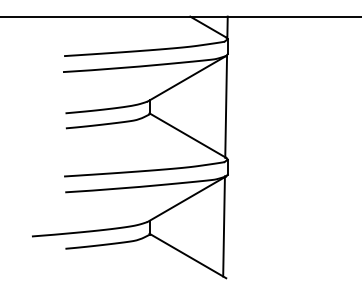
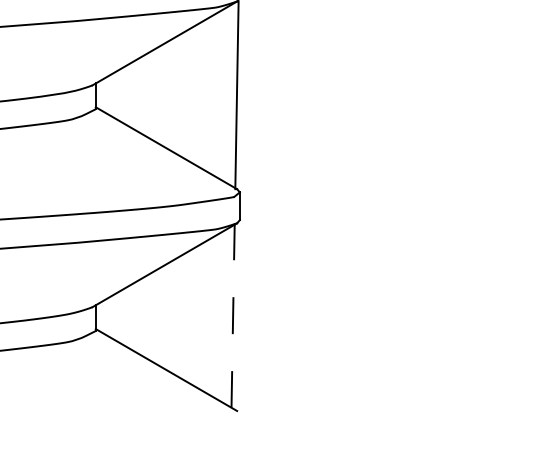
line: (224, 226) -> (233, 315), solid -> dashed

